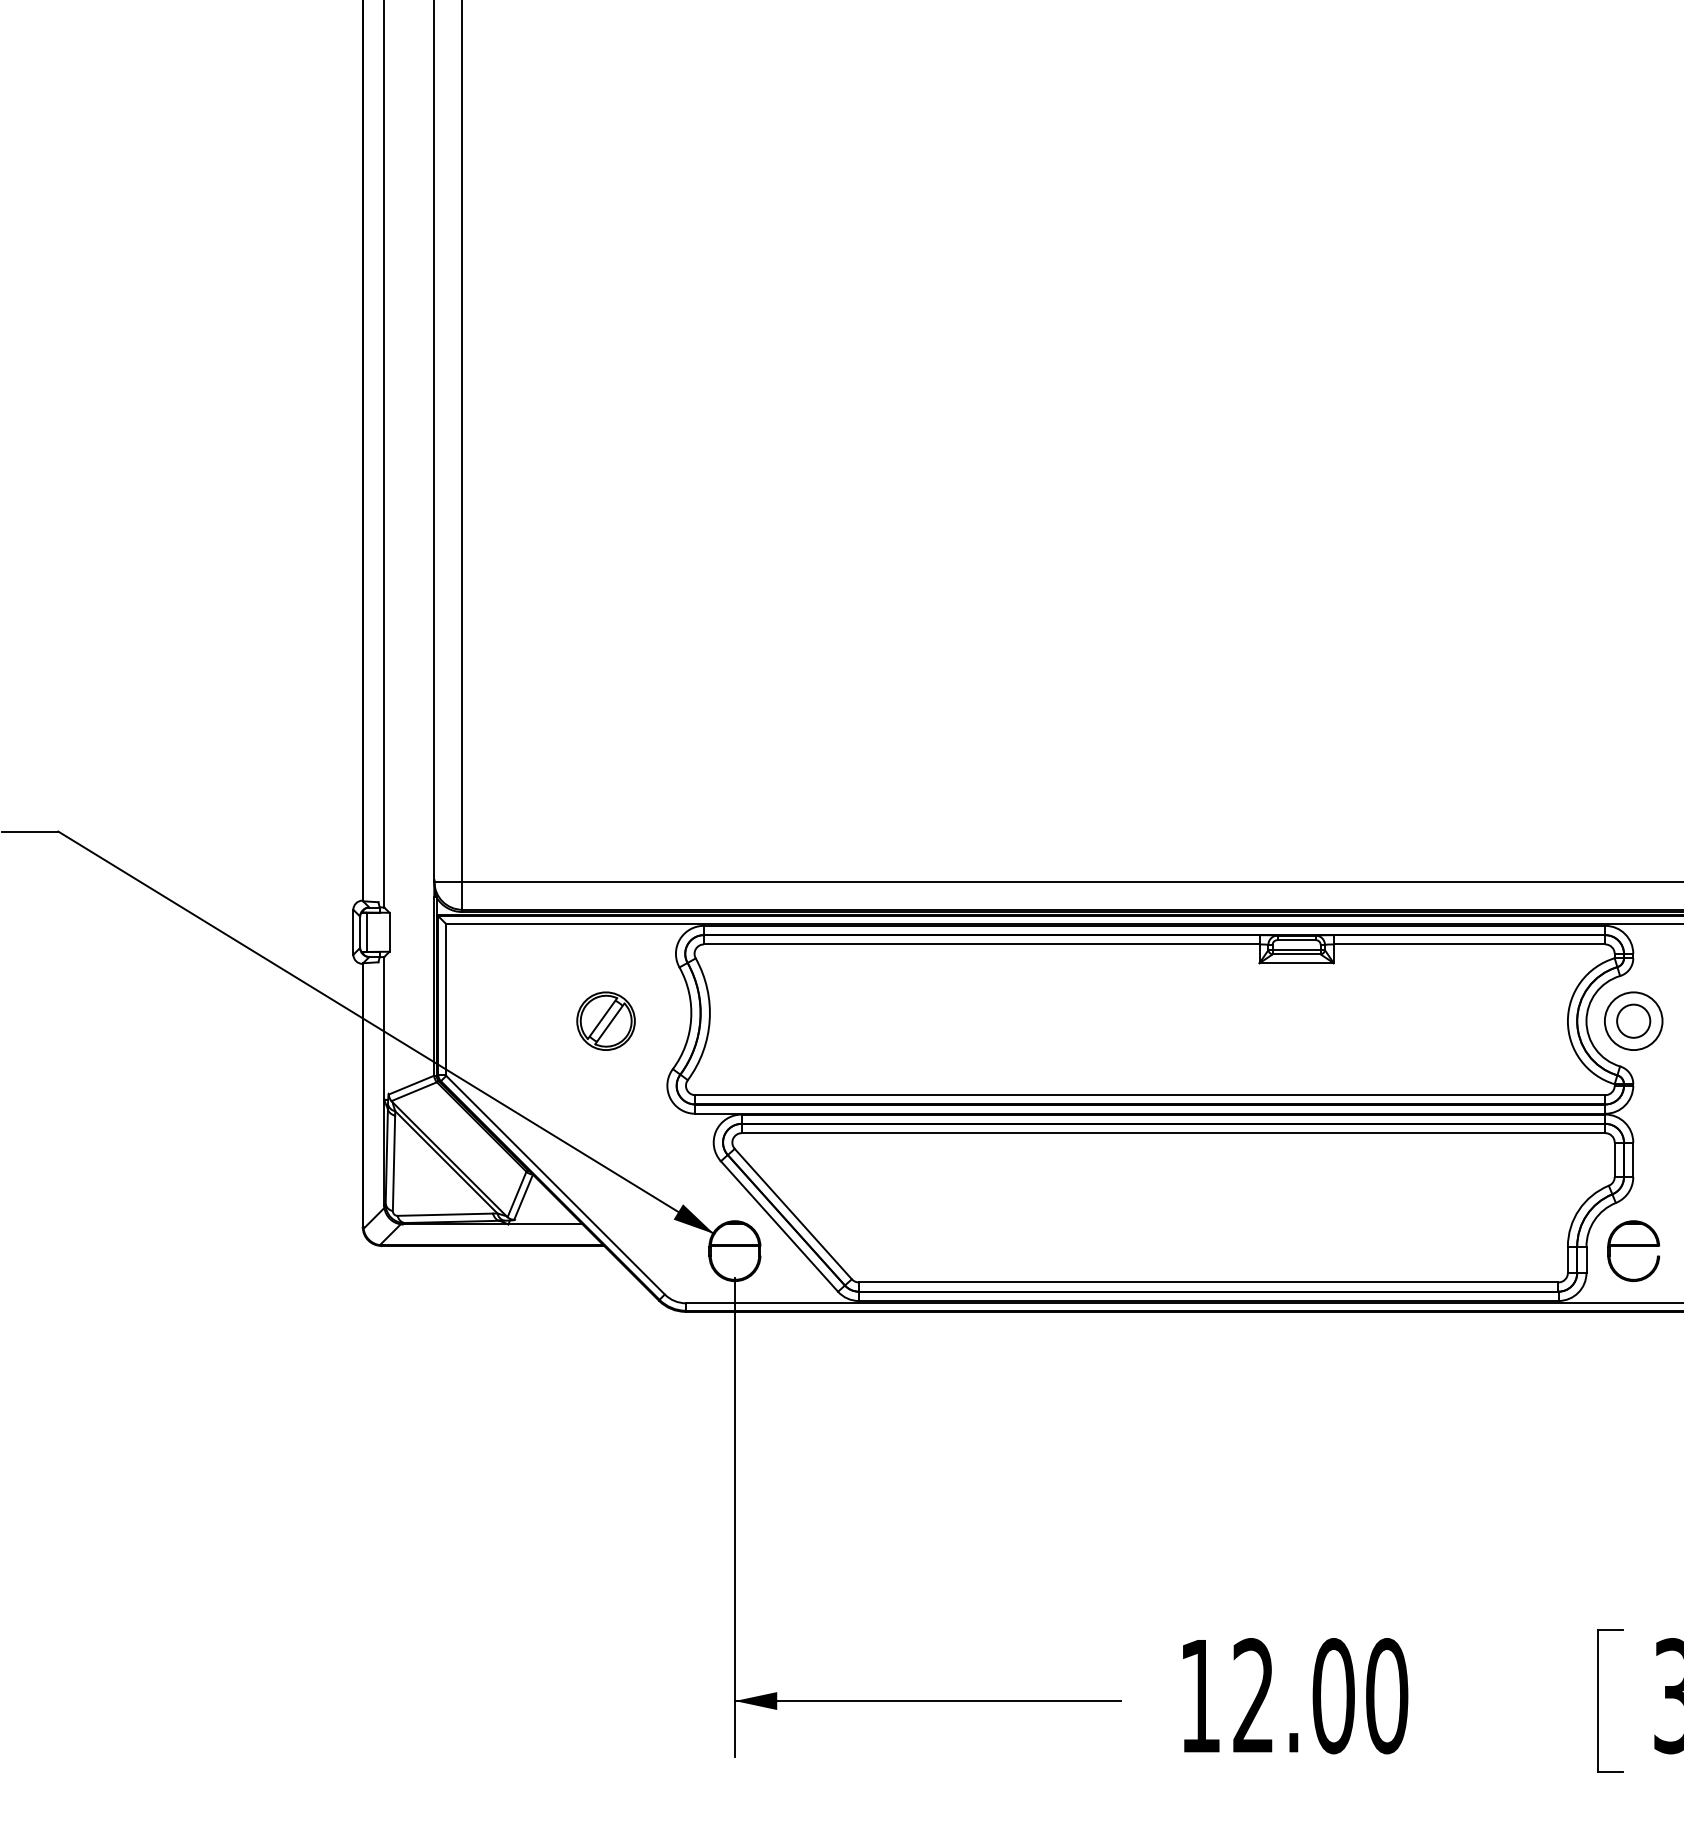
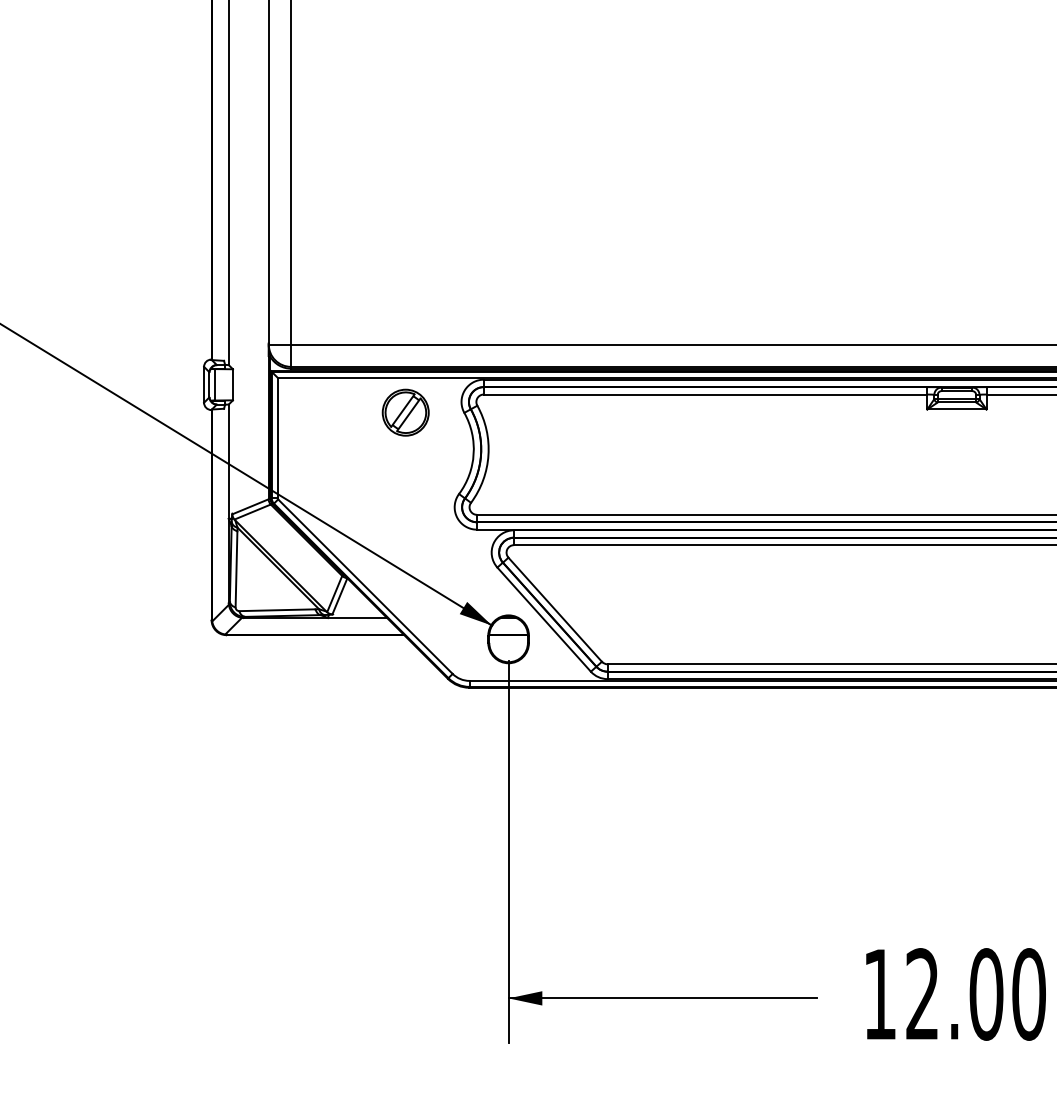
part: (605, 1020) -> (405, 412), moved

